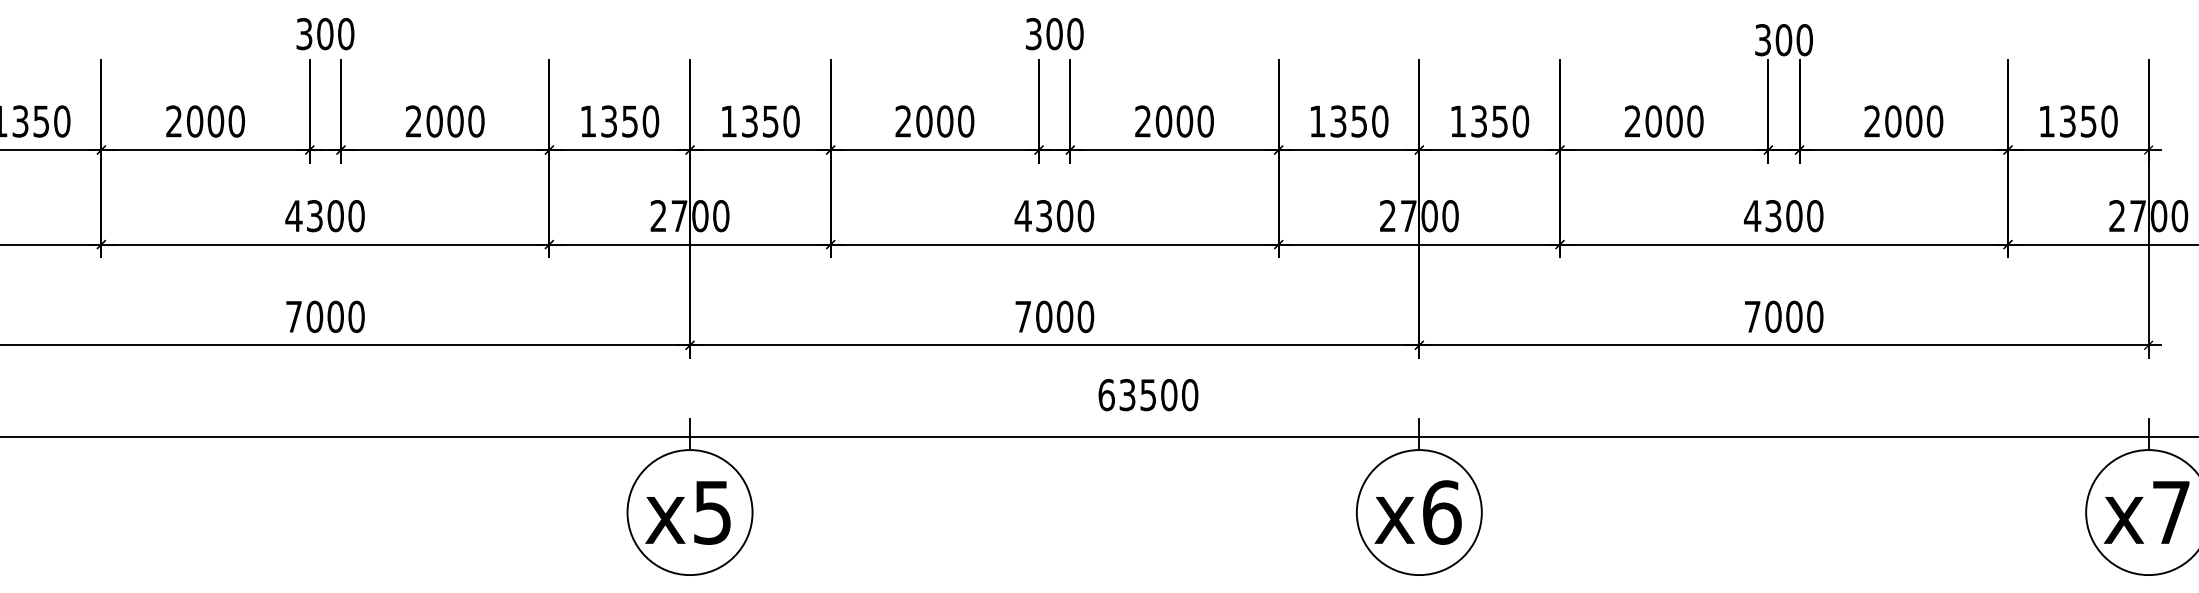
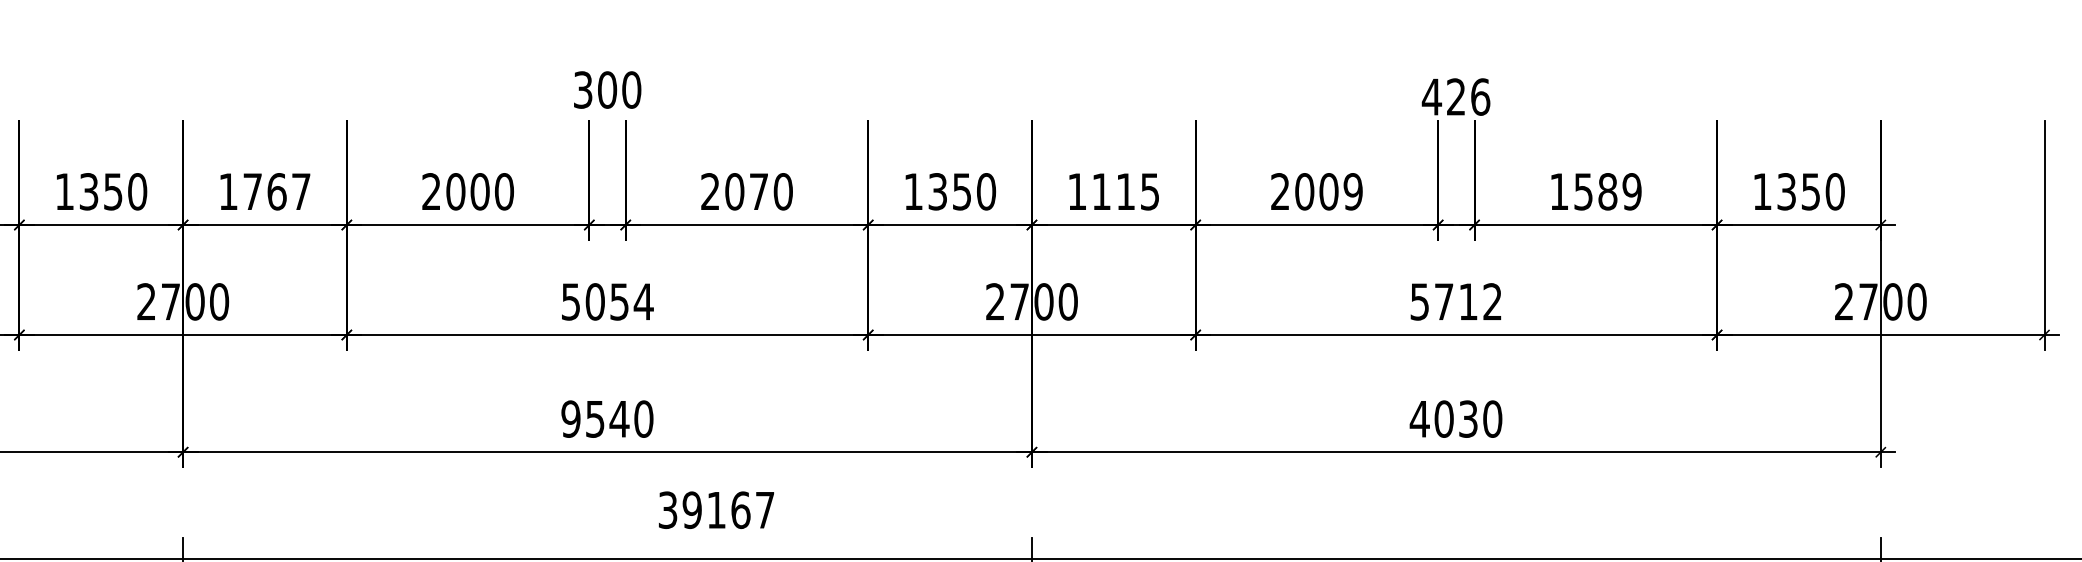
text: (1783, 40) -> (1455, 97), 300 -> 426
text: (770, 121) -> (276, 191), 1350 -> 1767
text: (1184, 121) -> (758, 191), 2000 -> 2070
text: (1500, 121) -> (1126, 191), 1350 -> 1115
text: (1695, 121) -> (1353, 191), 2000 -> 2009
text: (1903, 121) -> (1595, 191), 2000 -> 1589
text: (1054, 216) -> (607, 302), 4300 -> 5054
text: (1783, 216) -> (1455, 302), 4300 -> 5712
text: (1044, 316) -> (595, 418), 7000 -> 9540
text: (1772, 316) -> (1442, 418), 7000 -> 4030
text: (1148, 395) -> (716, 510), 63500 -> 39167

